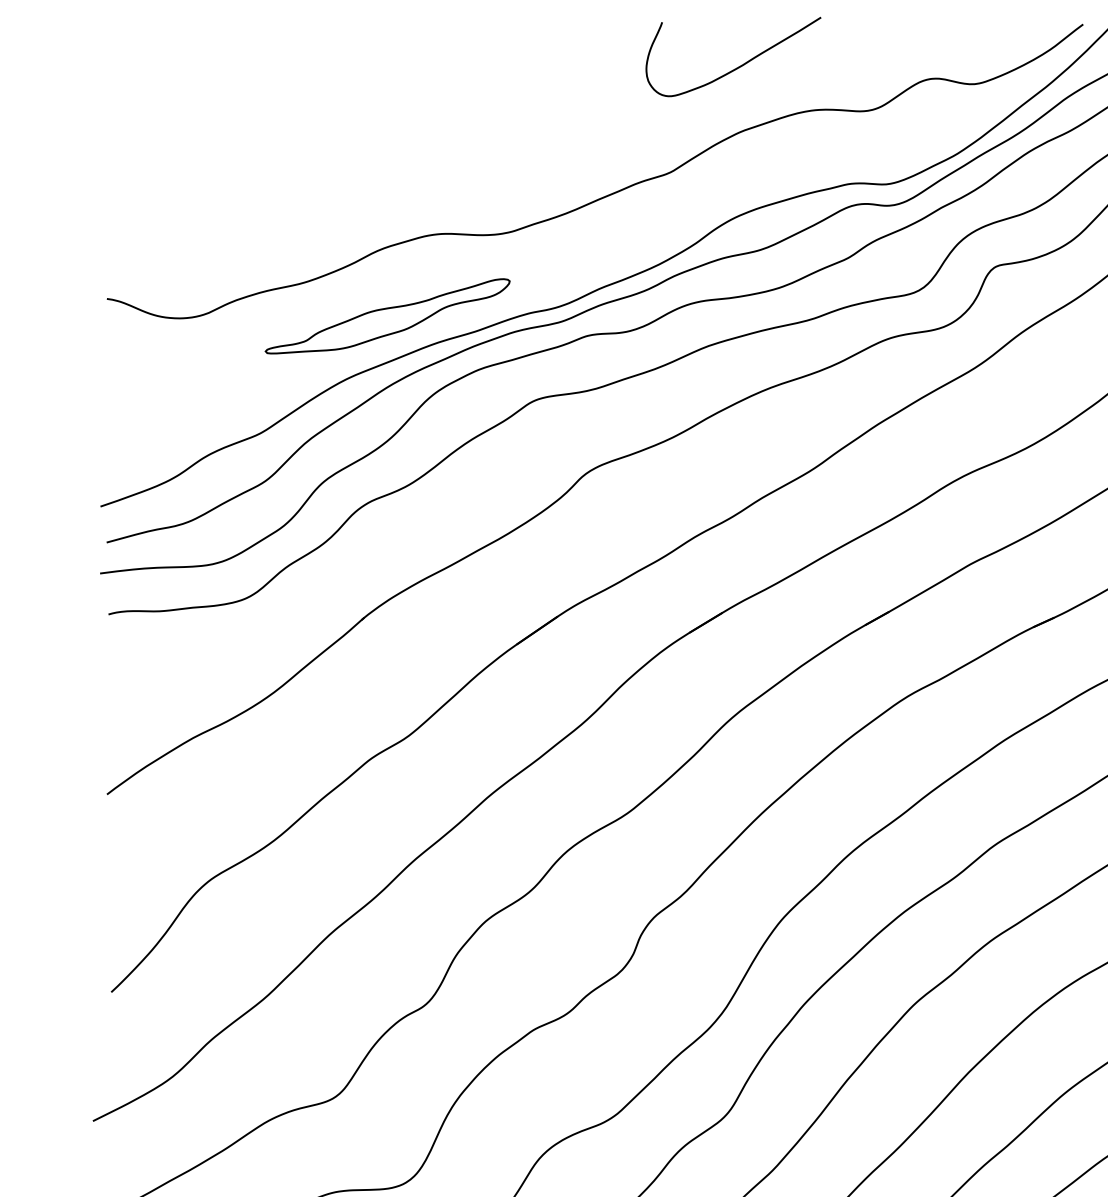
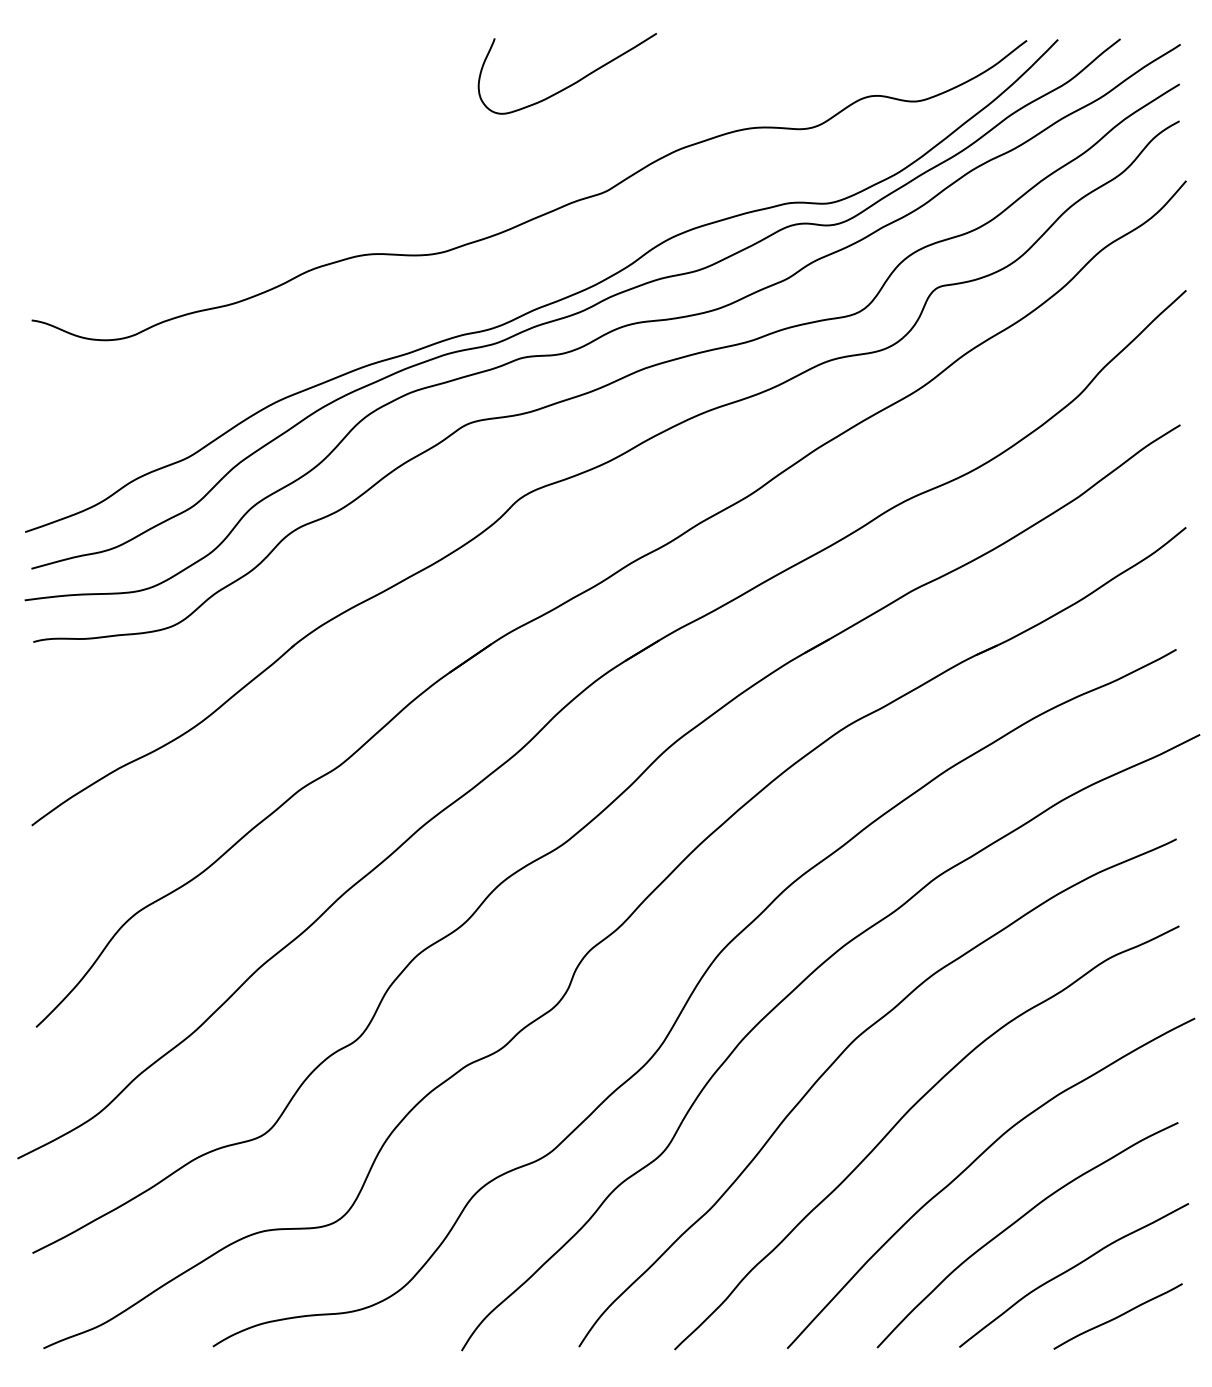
curve: (738, 66) -> (572, 83), moved
part: (387, 315) -> (317, 337), removed

